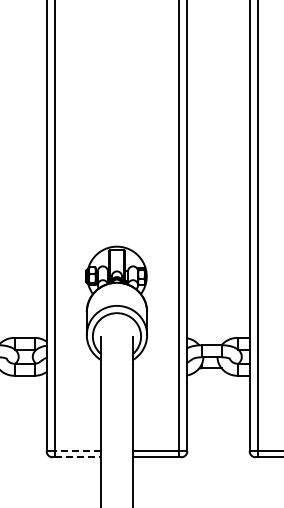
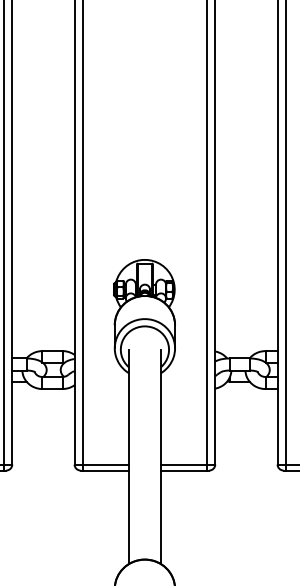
line: (77, 451) -> (105, 464), dashed -> solid
line: (78, 457) -> (106, 470), dashed -> solid

